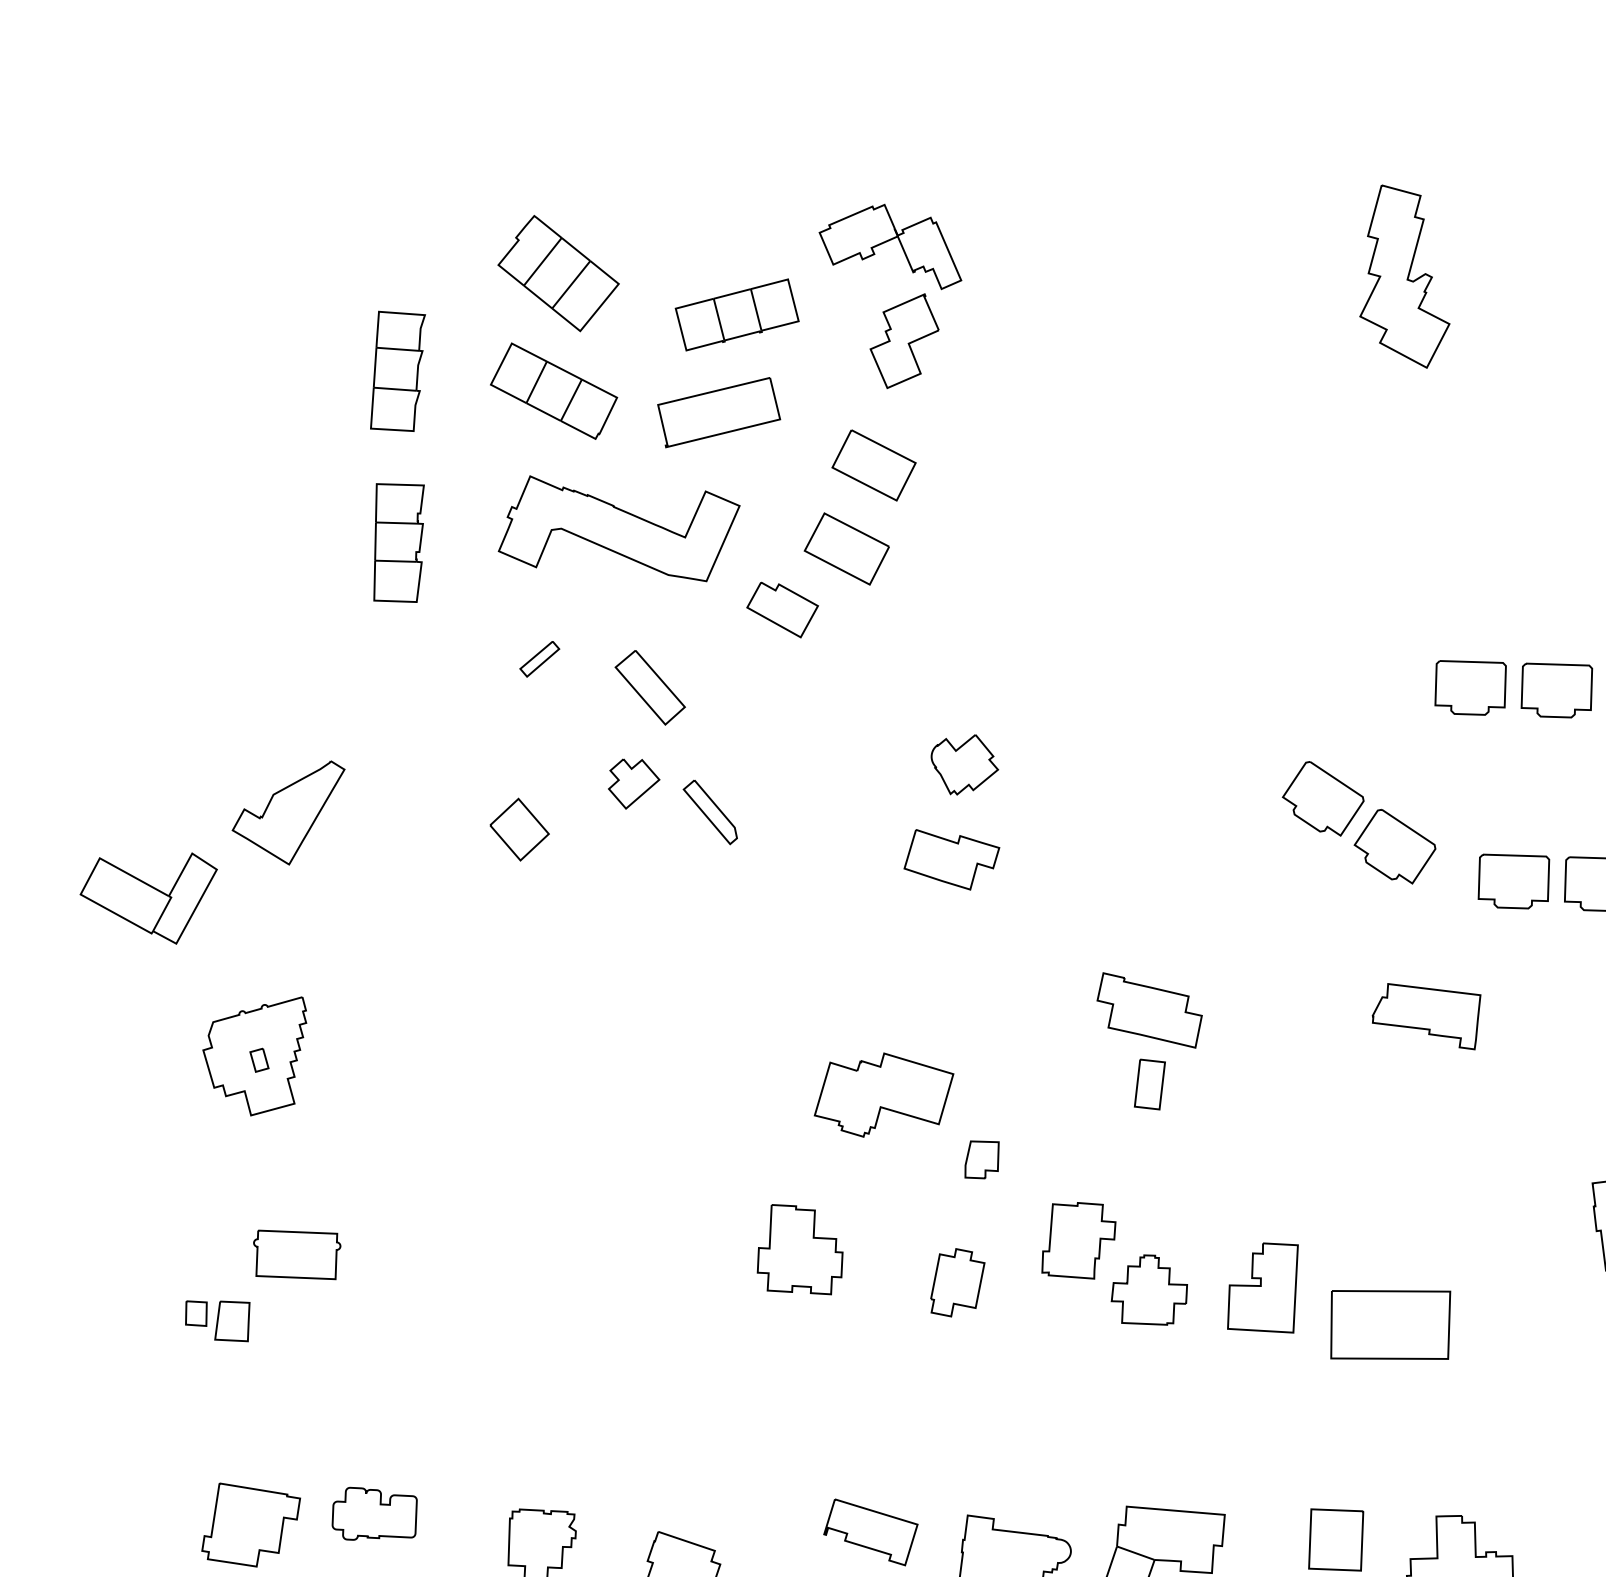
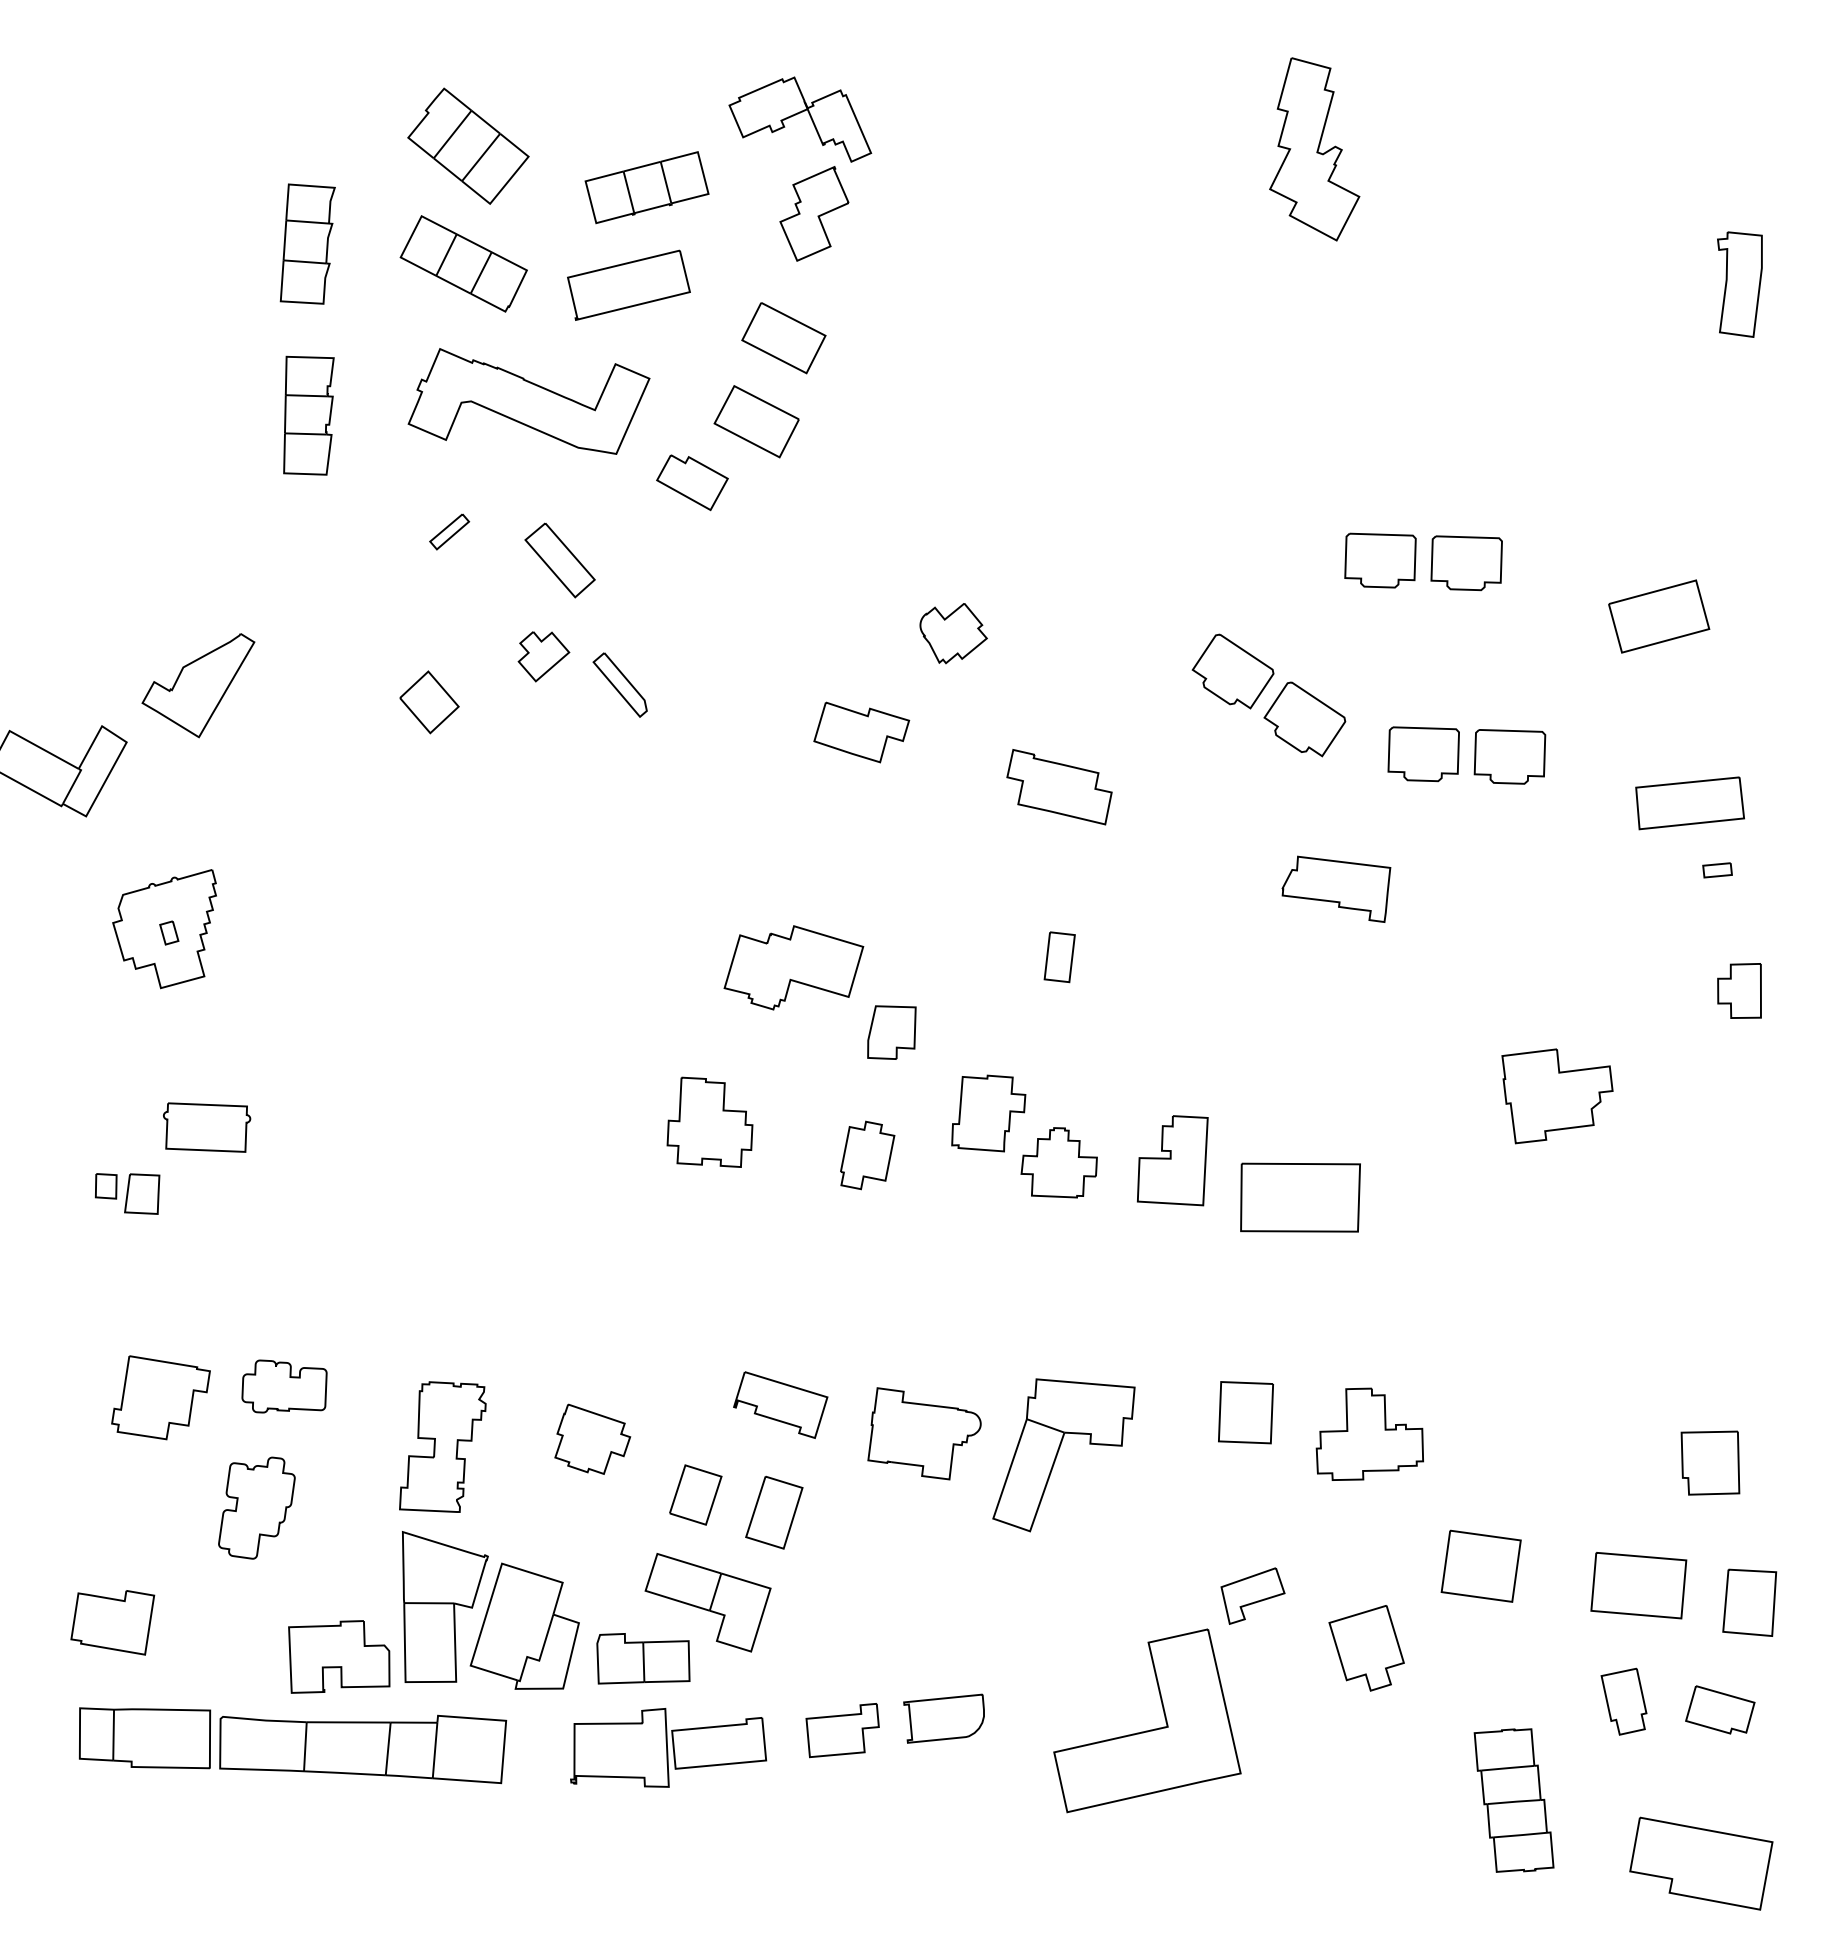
part: (964, 764) -> (953, 633), moved
part: (1149, 1010) -> (1059, 787), moved
part: (981, 1159) -> (891, 1032), size x1.43

